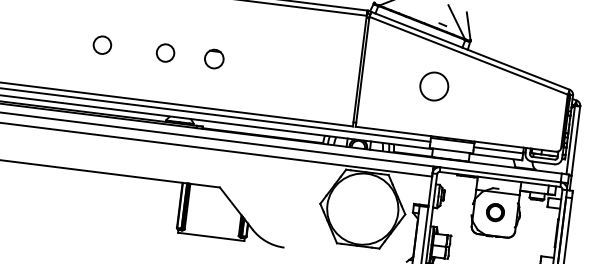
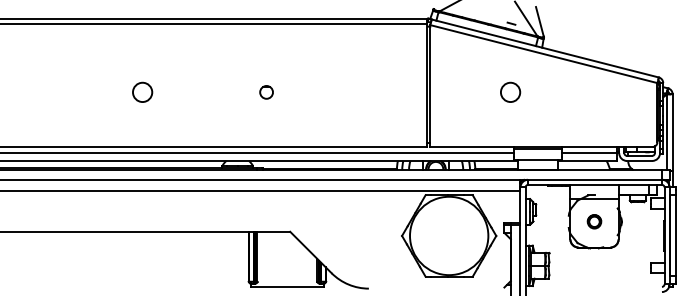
circle: (165, 52) -> (212, 91), removed
circle: (214, 59) -> (266, 92), size x0.62
circle: (434, 86) -> (510, 92), size x0.62
part: (495, 212) -> (594, 221), size x0.71

